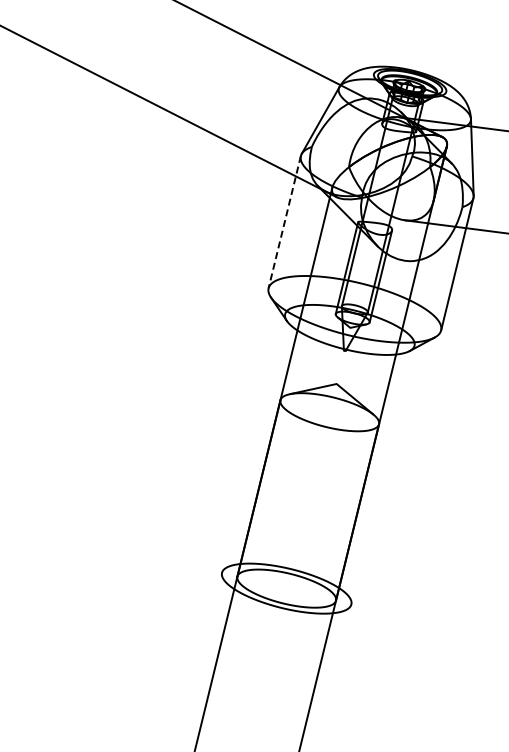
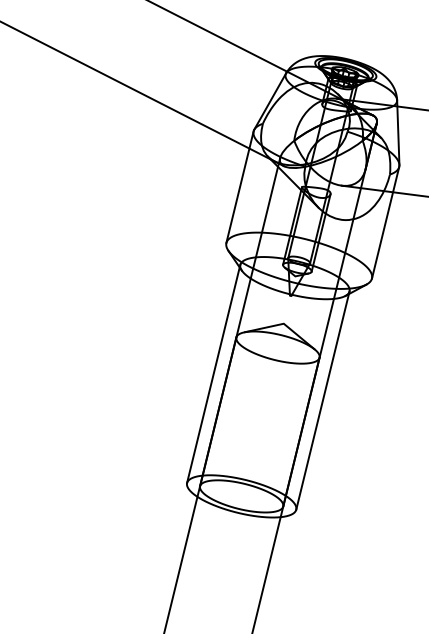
line: (284, 222) -> (239, 187), dashed -> solid
line: (253, 443) -> (213, 373), added
line: (382, 474) -> (322, 400), added

